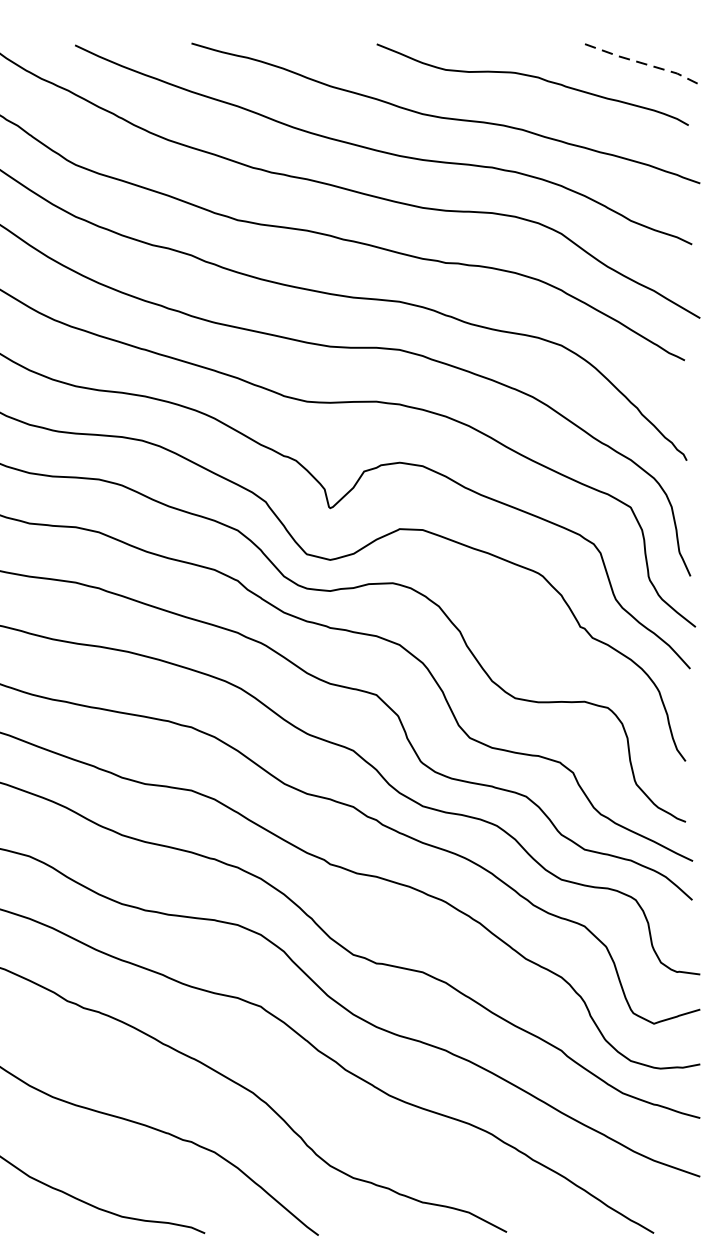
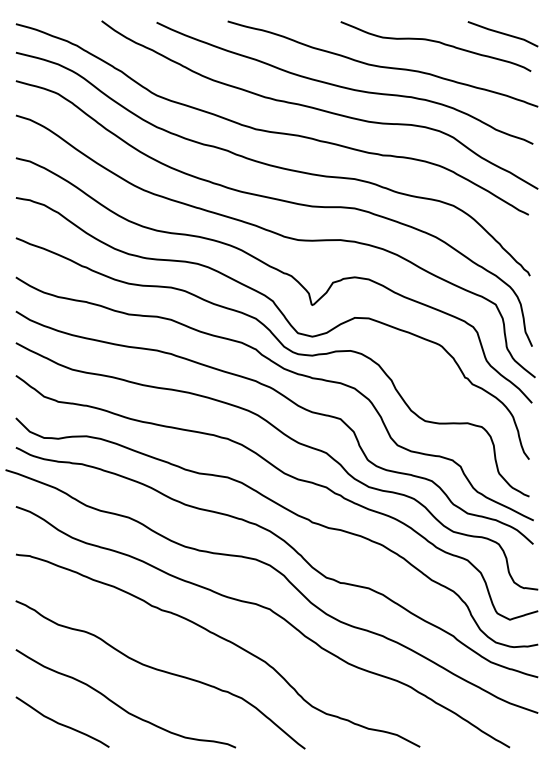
line: (643, 63) -> (503, 33), dashed -> solid

